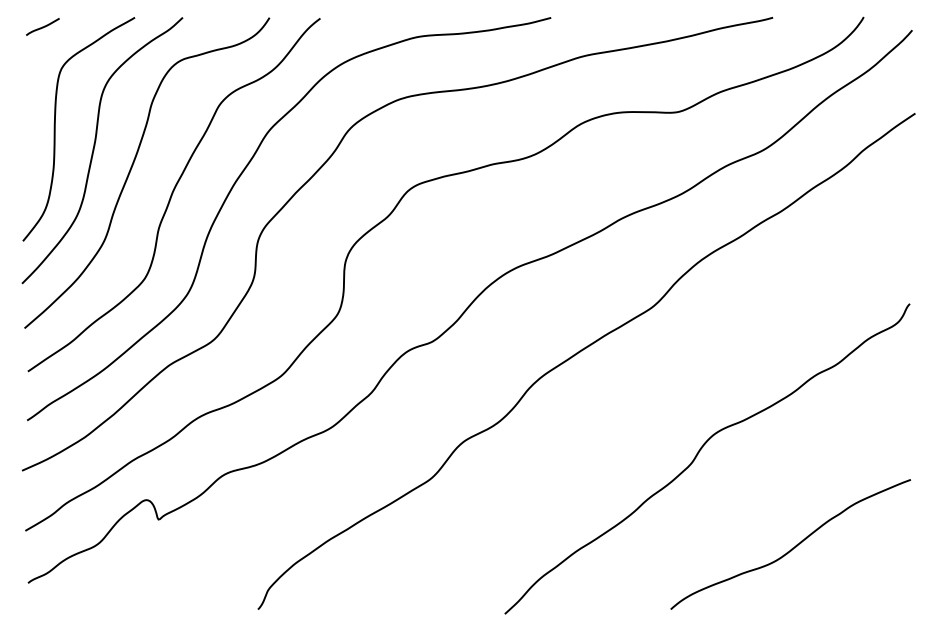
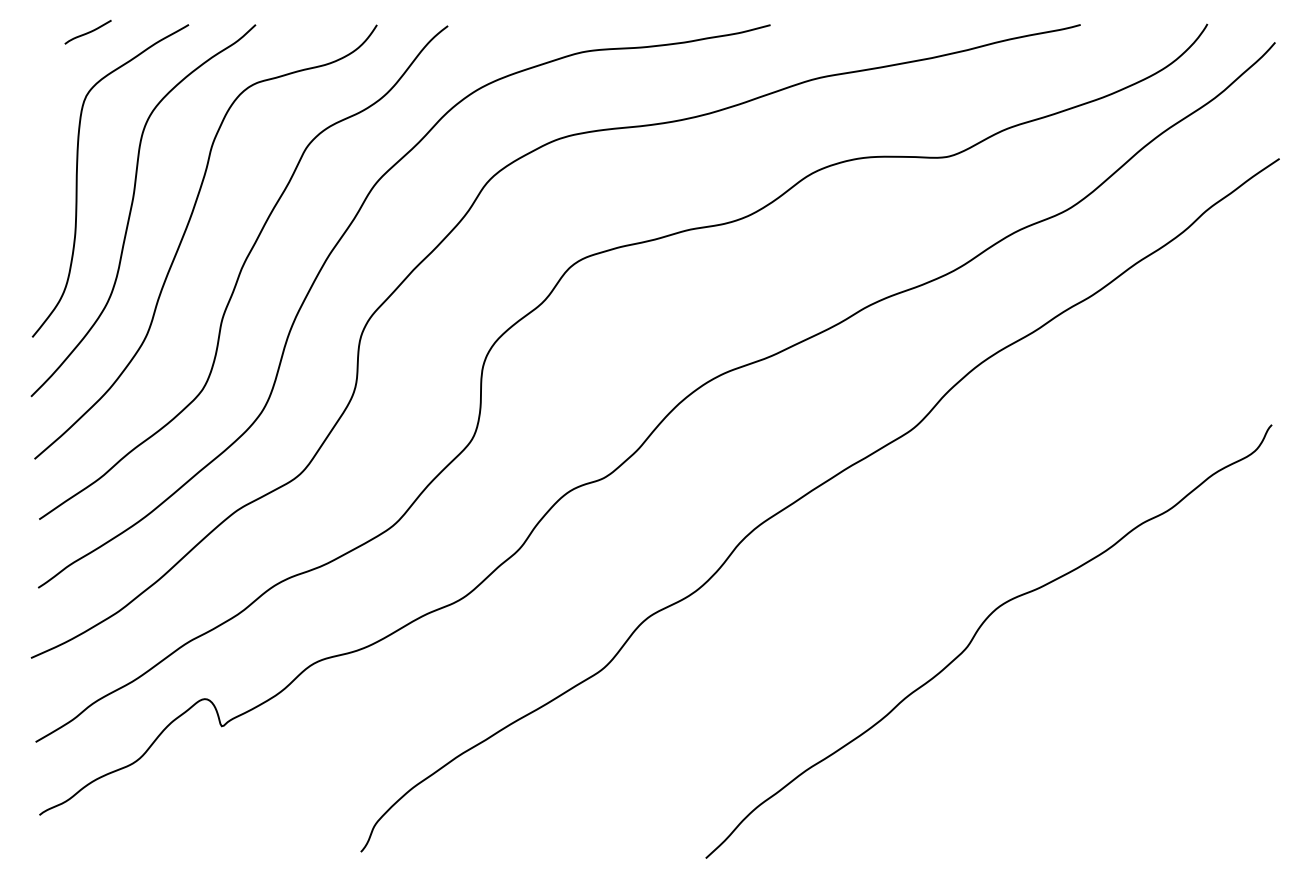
line: (42, 26) -> (87, 31), moved
curve: (791, 548) -> (1106, 766), removed

